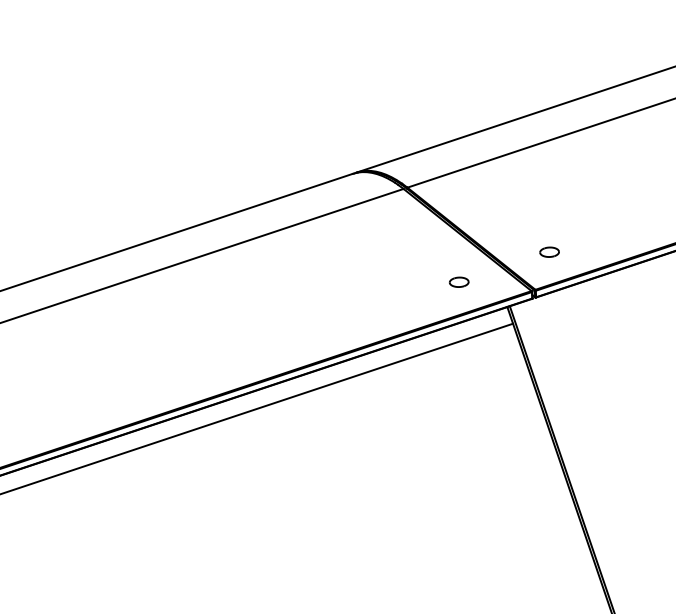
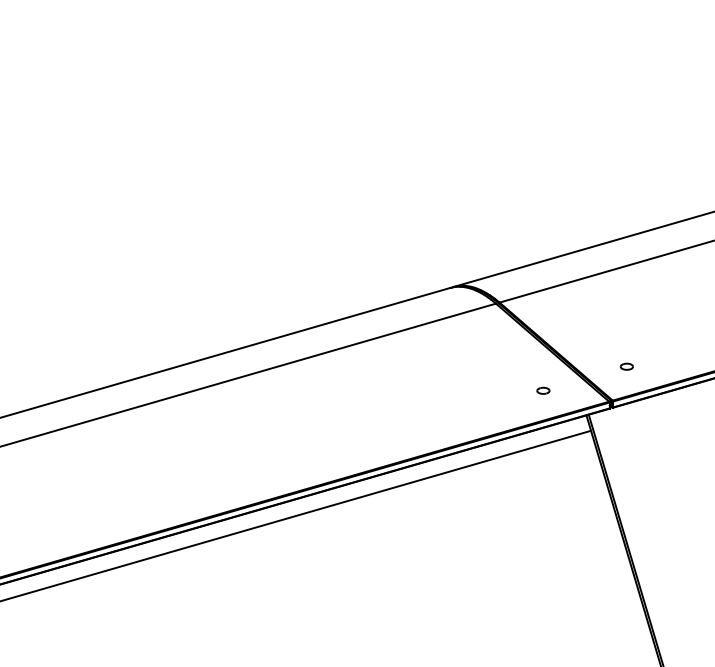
part: (548, 251) -> (626, 366), size x0.71
part: (459, 281) -> (543, 390), size x0.71

